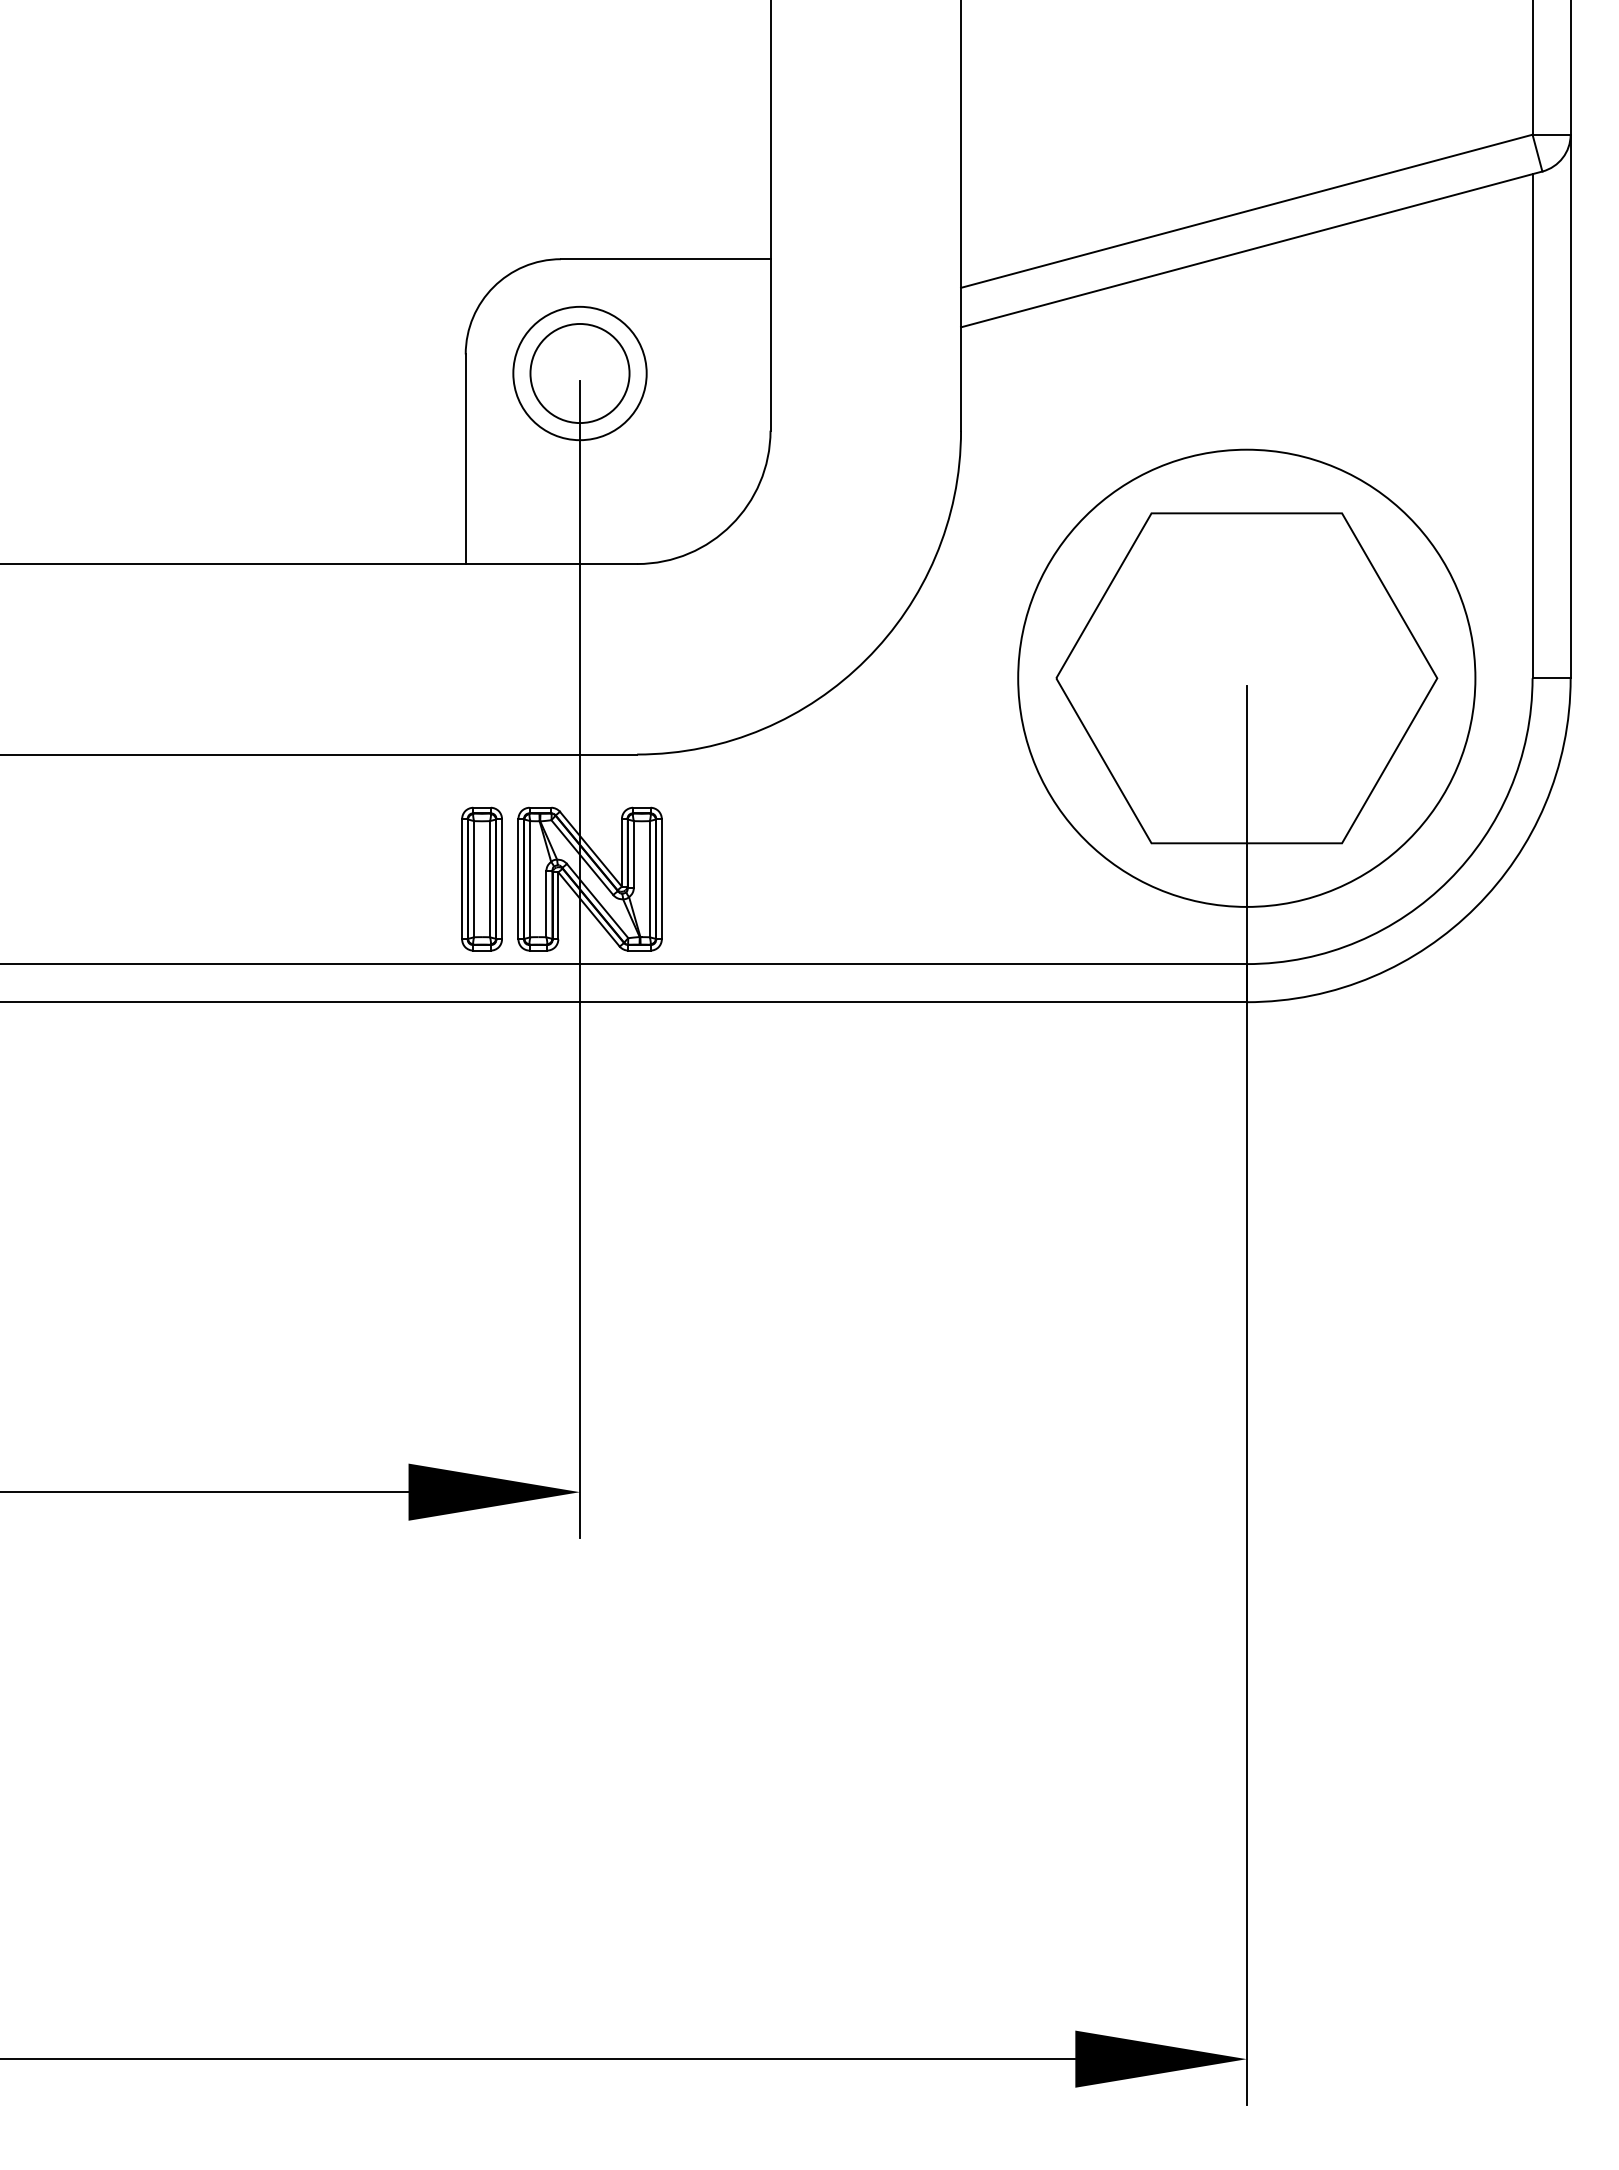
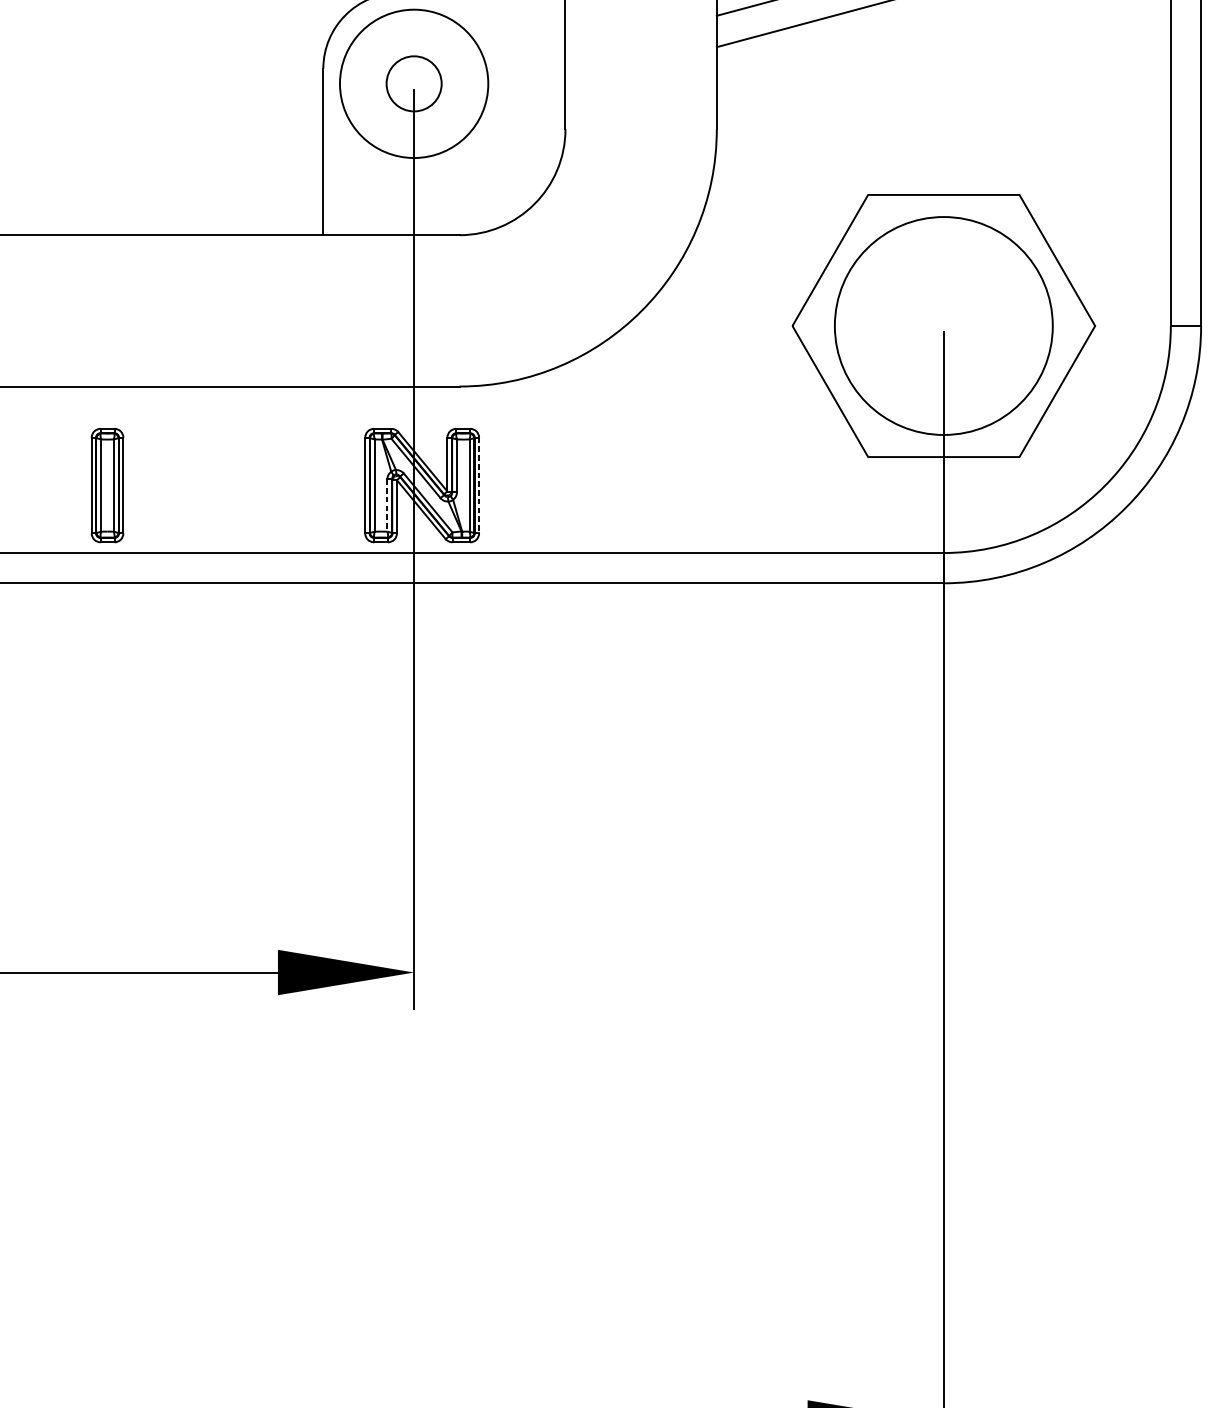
circle: (579, 373) -> (413, 83), size x0.7
circle: (579, 373) -> (413, 83), size x1.4
circle: (1246, 677) -> (943, 325), size x0.6
part: (481, 878) -> (107, 485), moved
line: (661, 879) -> (478, 485), solid -> dashed
line: (546, 904) -> (387, 505), solid -> dashed

